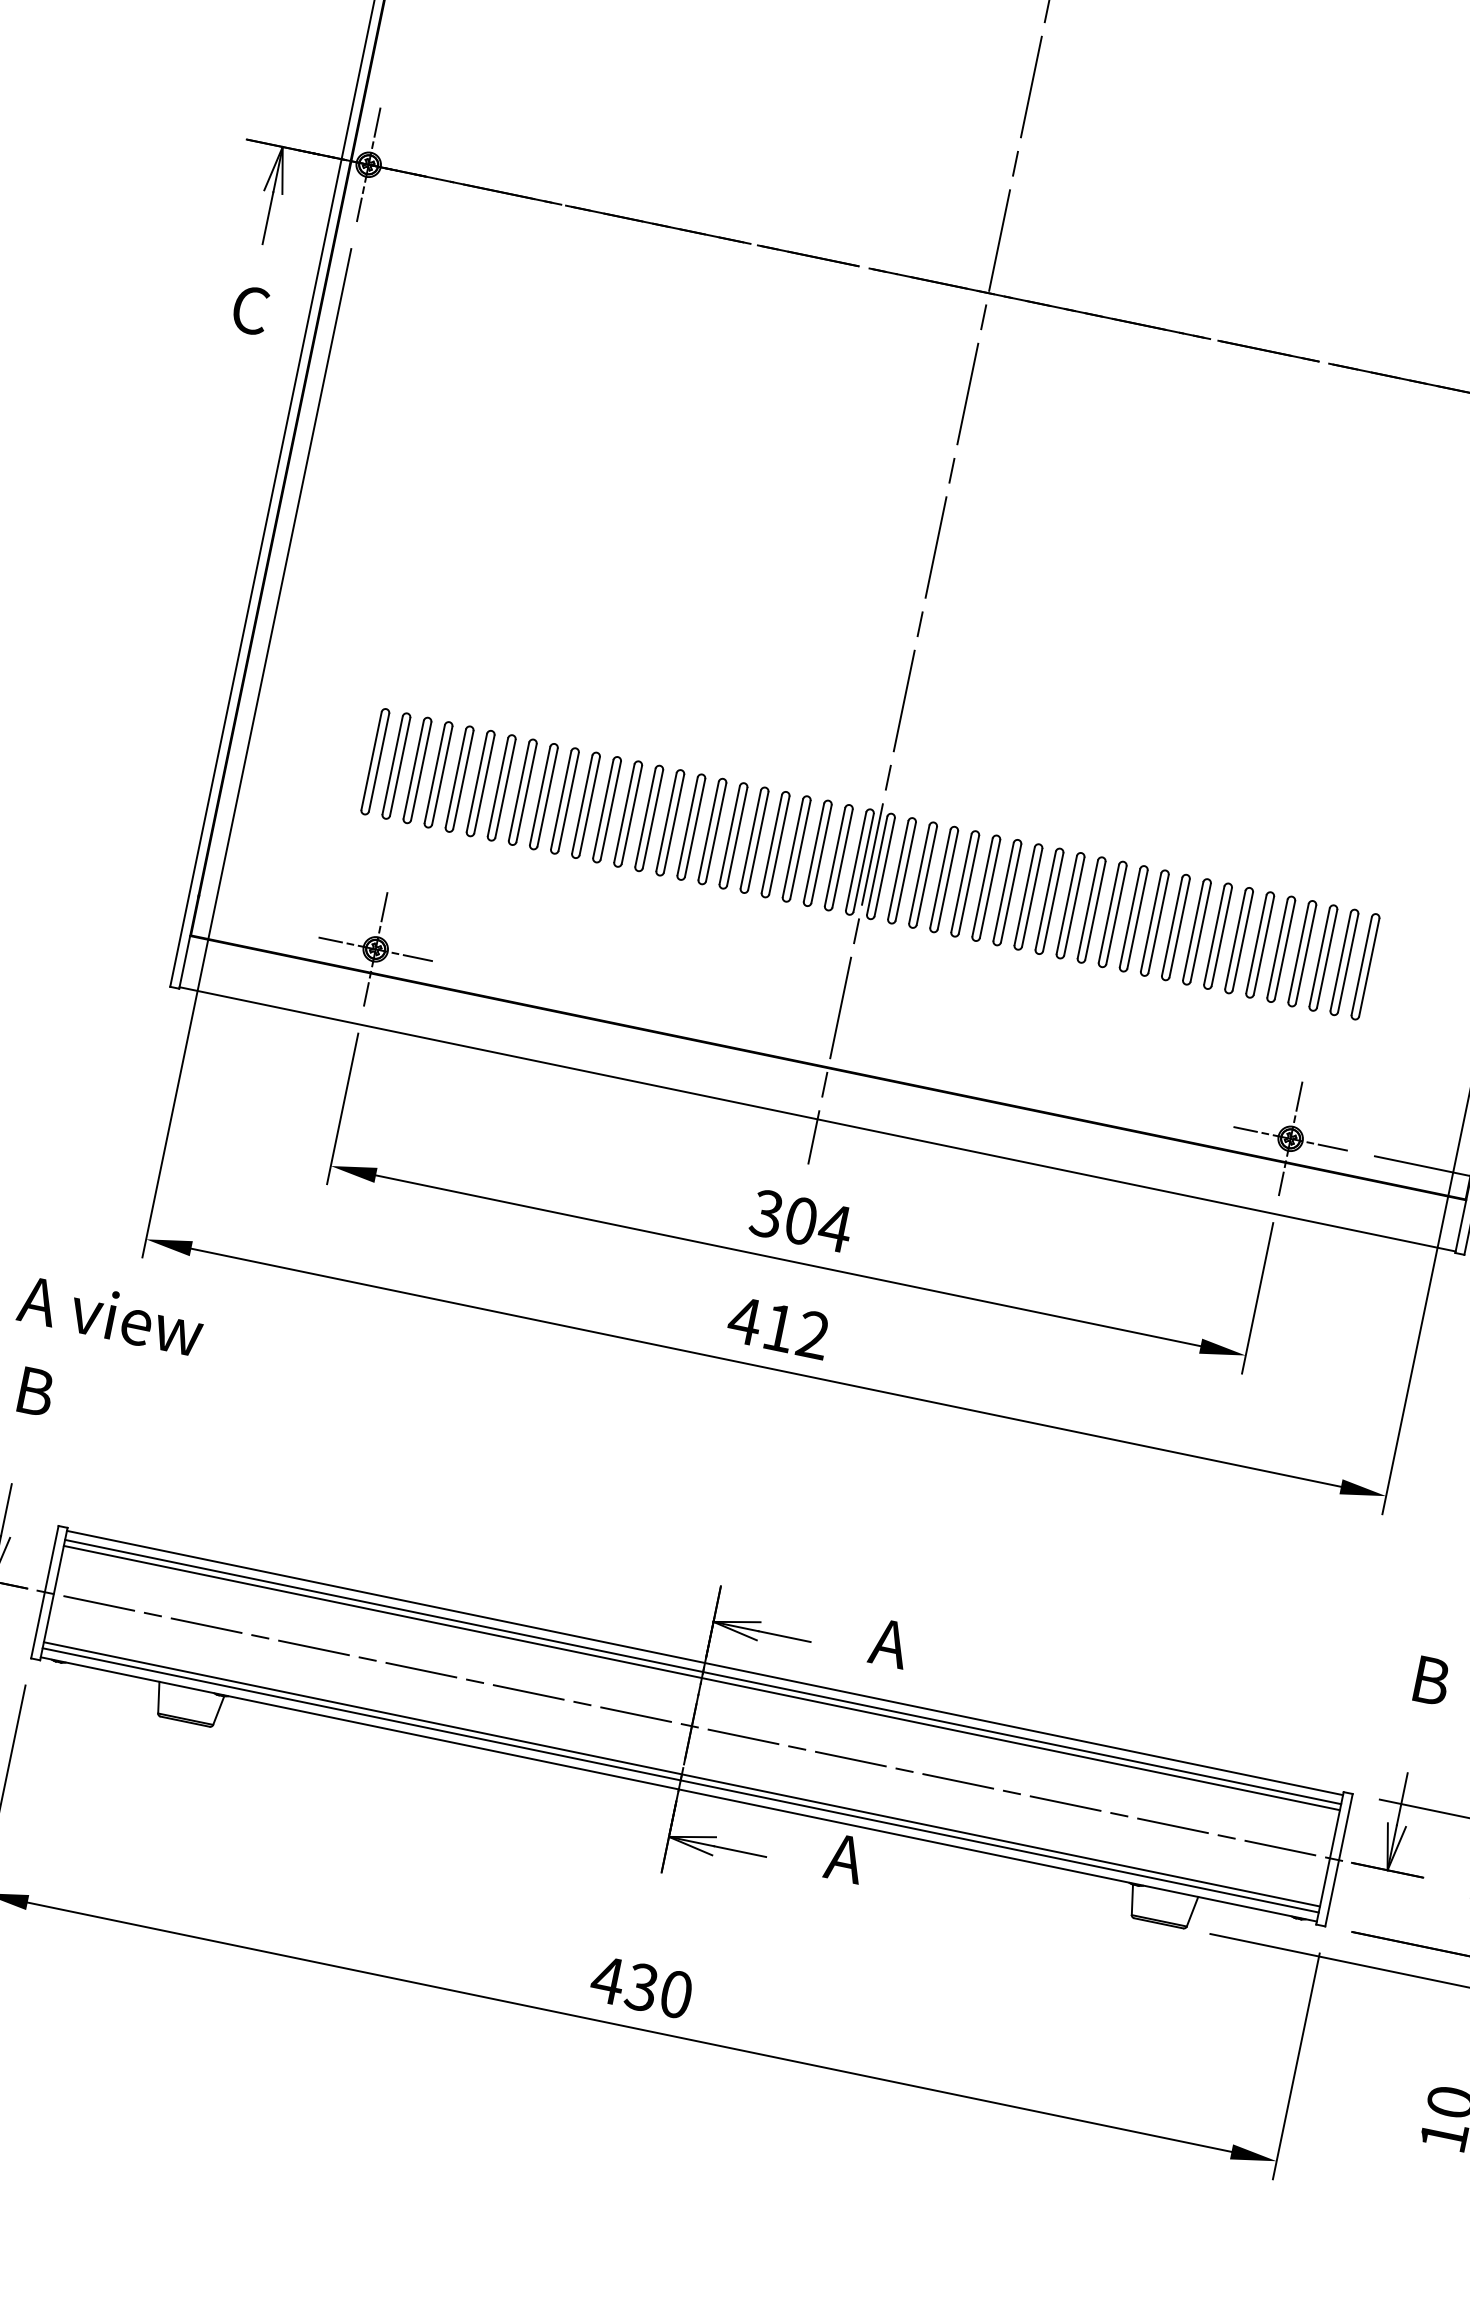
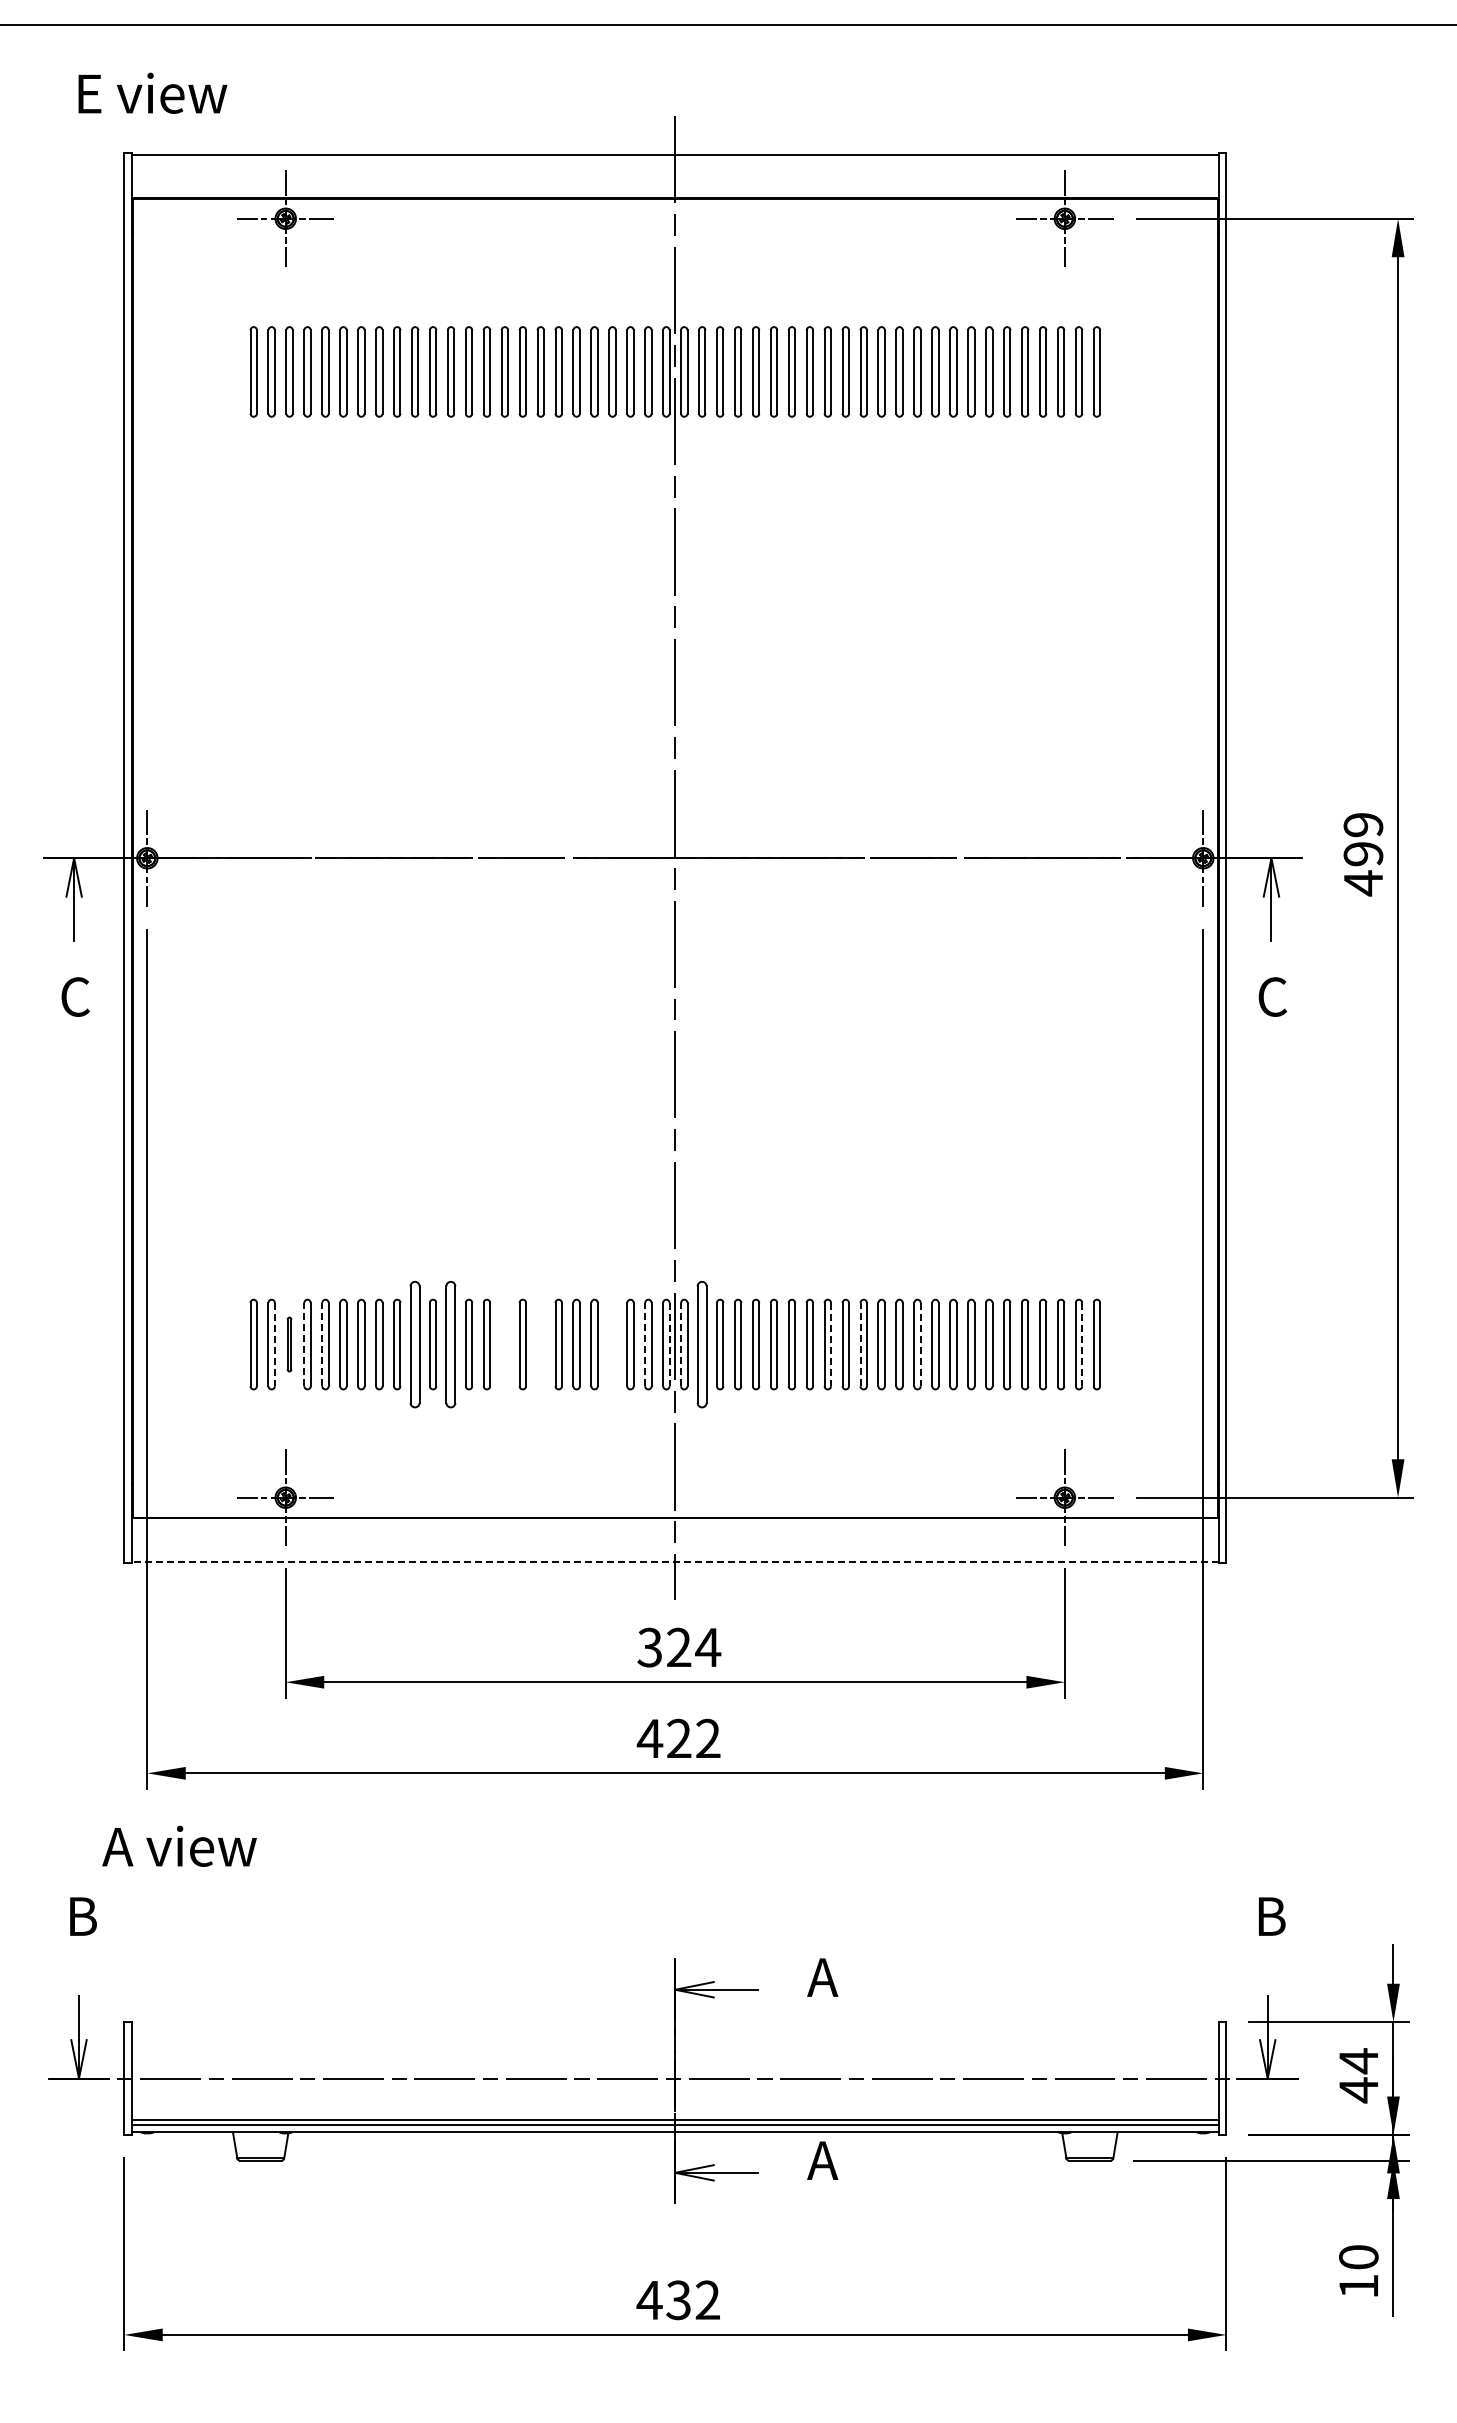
line: (399, 766) -> (274, 1344), solid -> dashed
part: (417, 770) -> (289, 1344), size x0.6
line: (434, 774) -> (304, 1344), solid -> dashed
line: (456, 778) -> (322, 1344), solid -> dashed
part: (565, 800) -> (415, 1344), size x1.4
part: (607, 809) -> (451, 1344), size x1.4
part: (669, 822) -> (504, 1344), removed
part: (712, 831) -> (540, 1344), removed
part: (796, 848) -> (612, 1344), removed
line: (835, 856) -> (645, 1344), solid -> dashed
line: (863, 862) -> (669, 1344), solid -> dashed
line: (877, 865) -> (681, 1344), solid -> dashed
part: (902, 870) -> (702, 1344), size x1.4
line: (1053, 902) -> (831, 1344), solid -> dashed
line: (1087, 909) -> (860, 1344), solid -> dashed
line: (1158, 923) -> (920, 1344), solid -> dashed
line: (1348, 963) -> (1082, 1344), solid -> dashed
line: (816, 1118) -> (674, 1561), solid -> dashed
text: (801, 1221) -> (679, 1647), 304 -> 324
text: (111, 1314) -> (179, 1845), moved
text: (779, 1326) -> (679, 1737), 412 -> 422
line: (704, 1662) -> (674, 2024), removed
line: (702, 1671) -> (674, 2032), removed
line: (700, 1677) -> (674, 2037), removed
text: (675, 1994) -> (707, 2300), 430 -> 432

